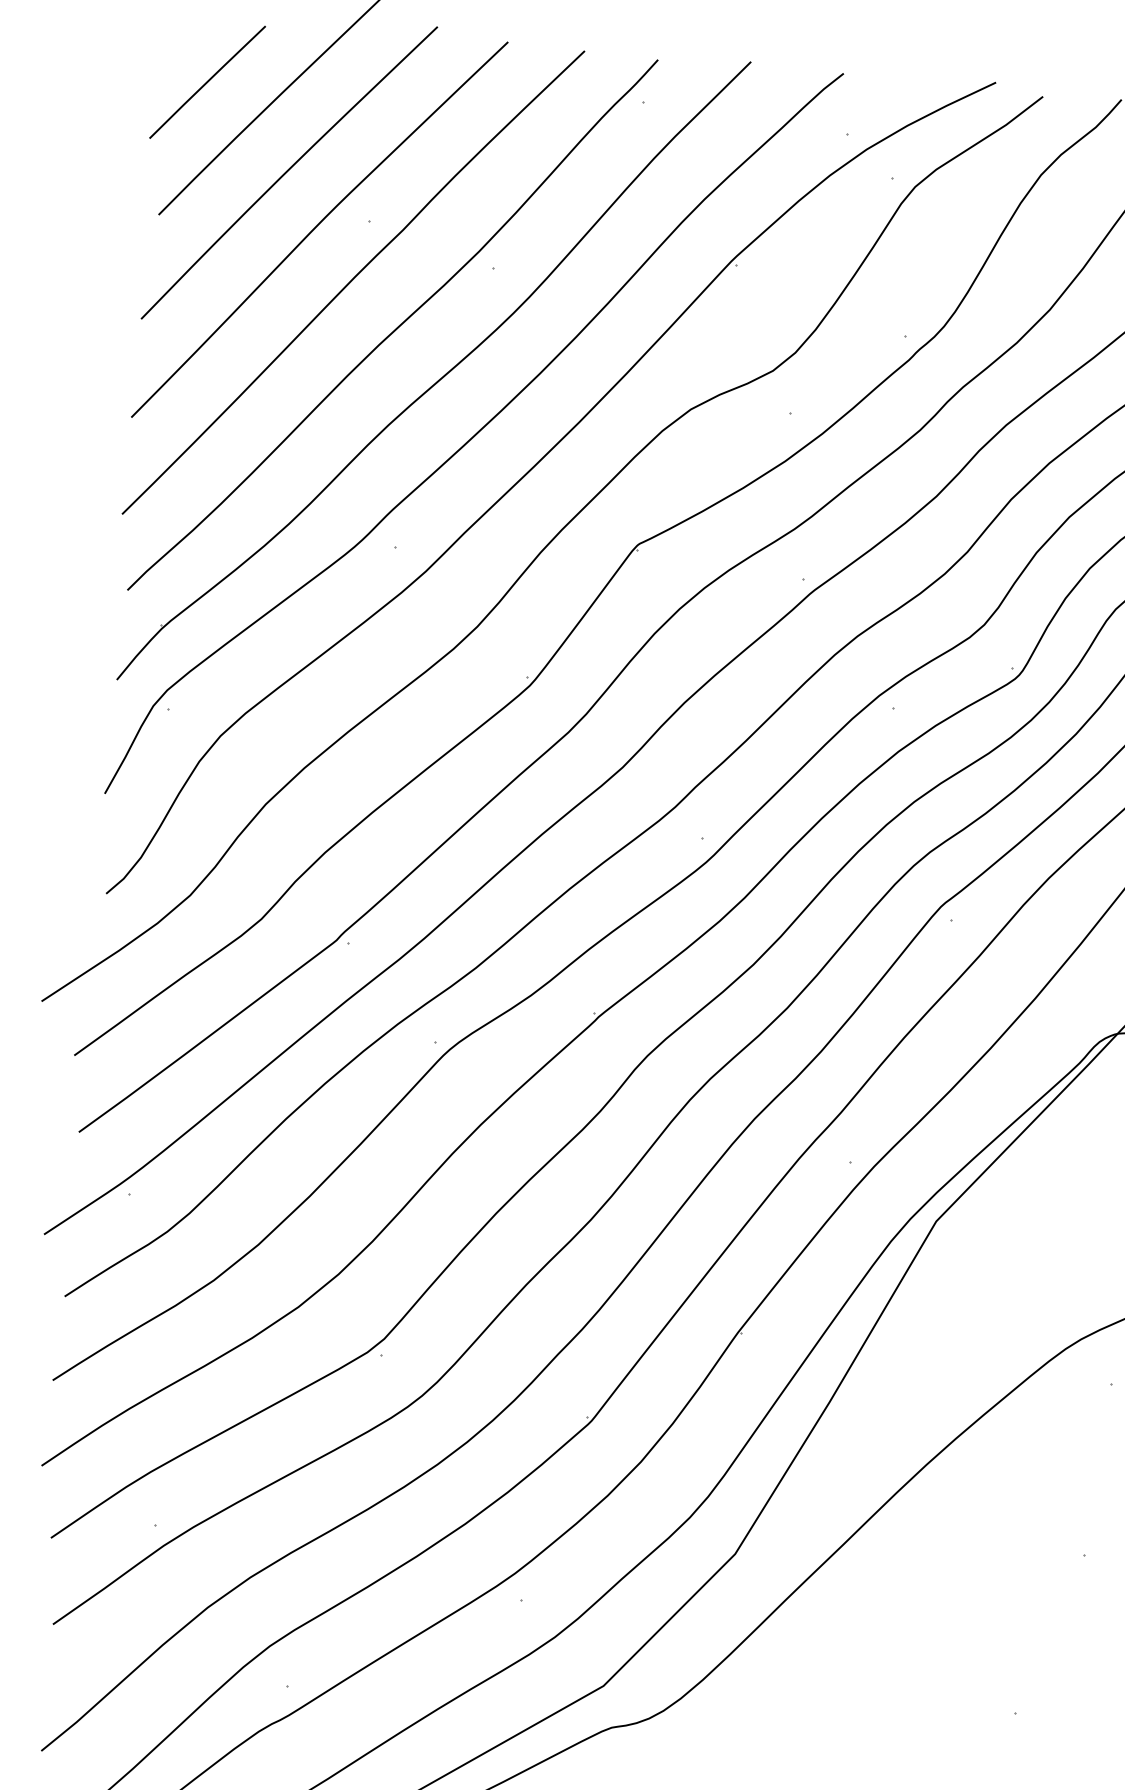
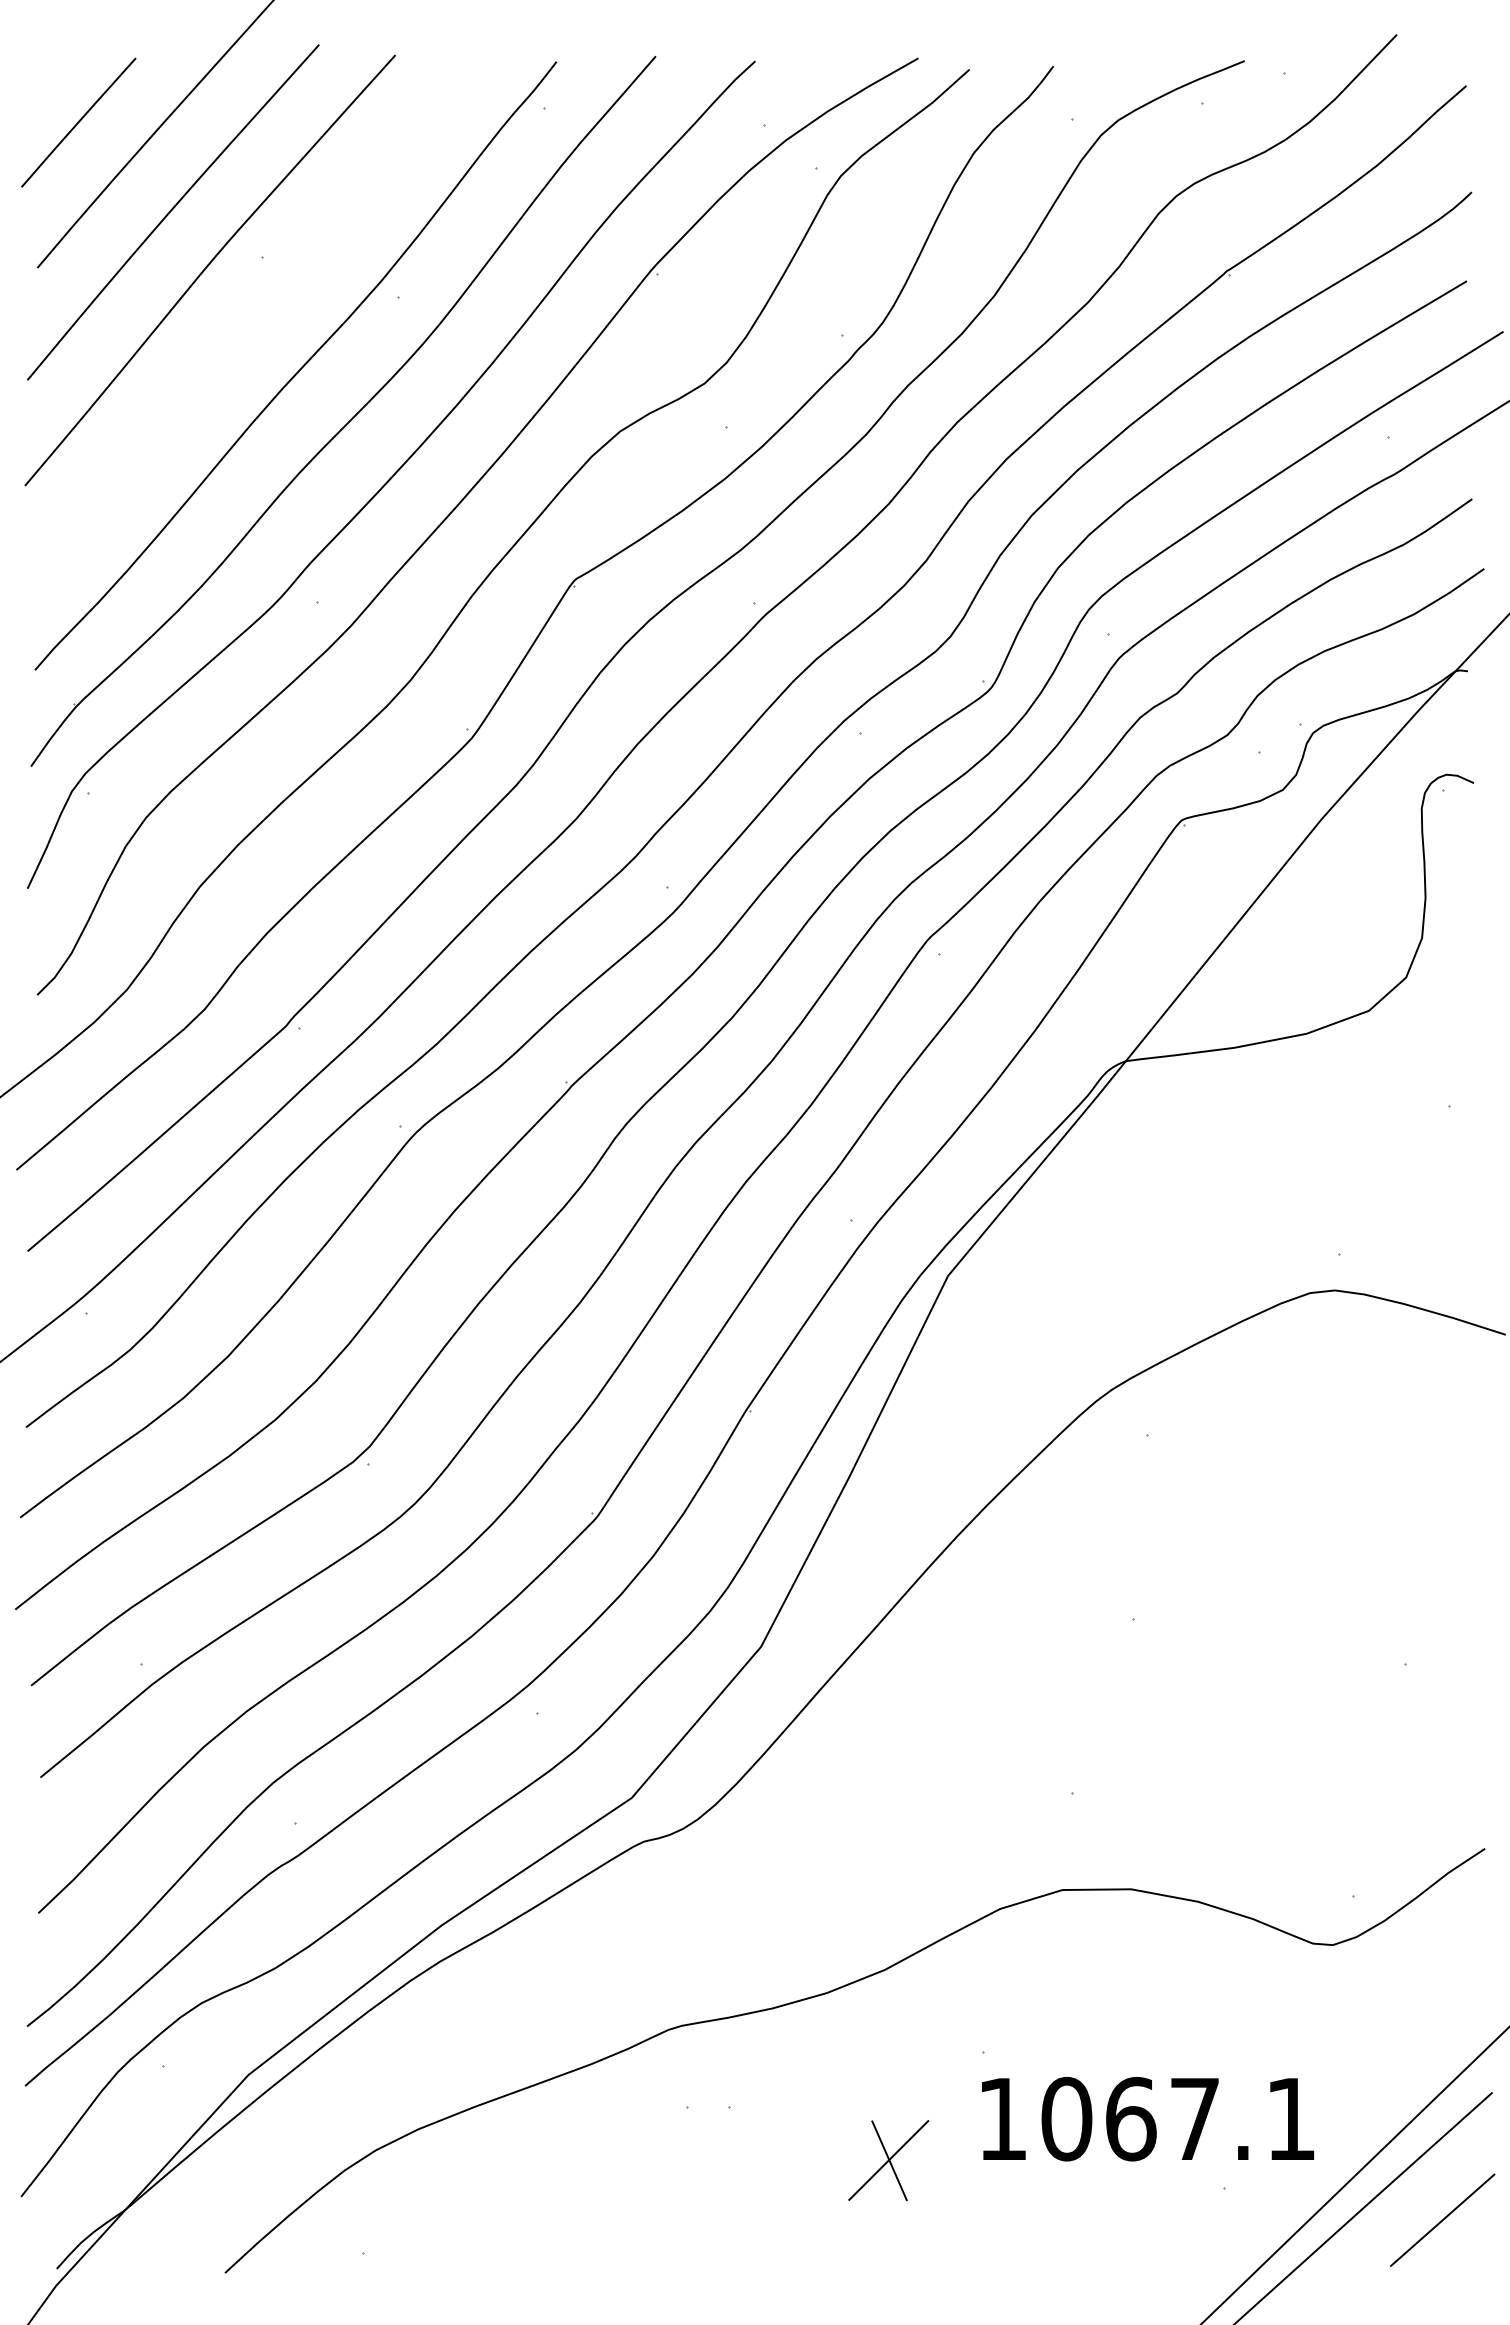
curve: (352, 281) -> (249, 322), removed

